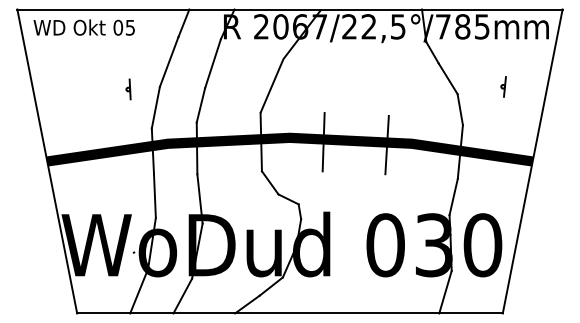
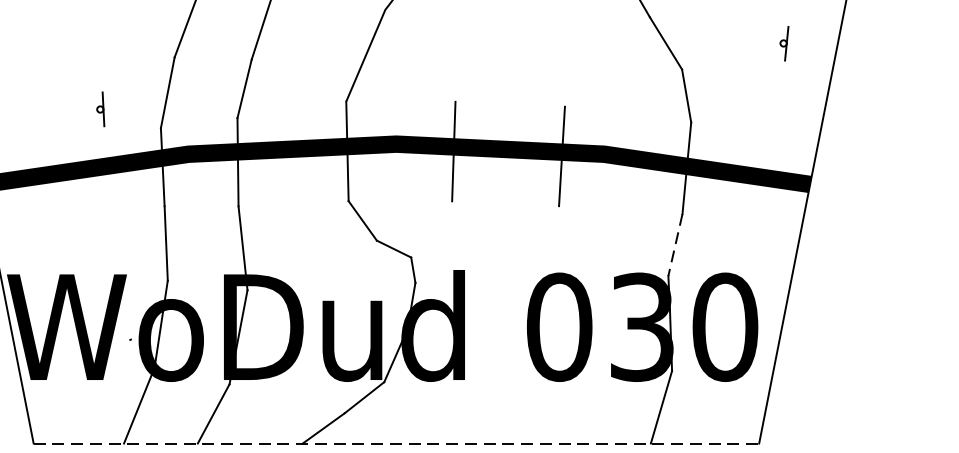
part: (503, 86) -> (784, 42), moved
part: (128, 89) -> (100, 109), moved
line: (453, 197) -> (675, 245), solid -> dashed
line: (290, 313) -> (397, 443), solid -> dashed

